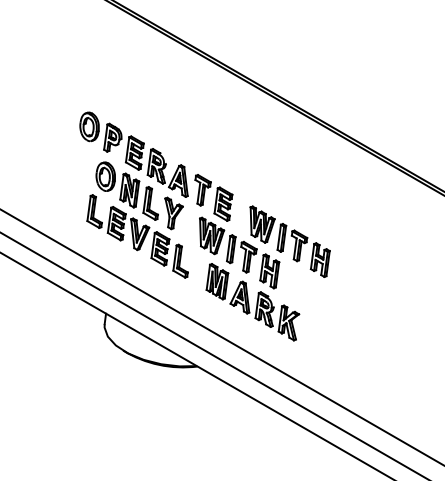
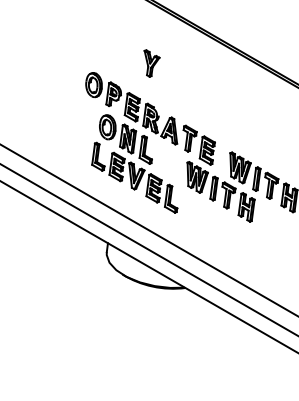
part: (173, 213) -> (151, 63), moved
part: (252, 302) -> (232, 233), removed

